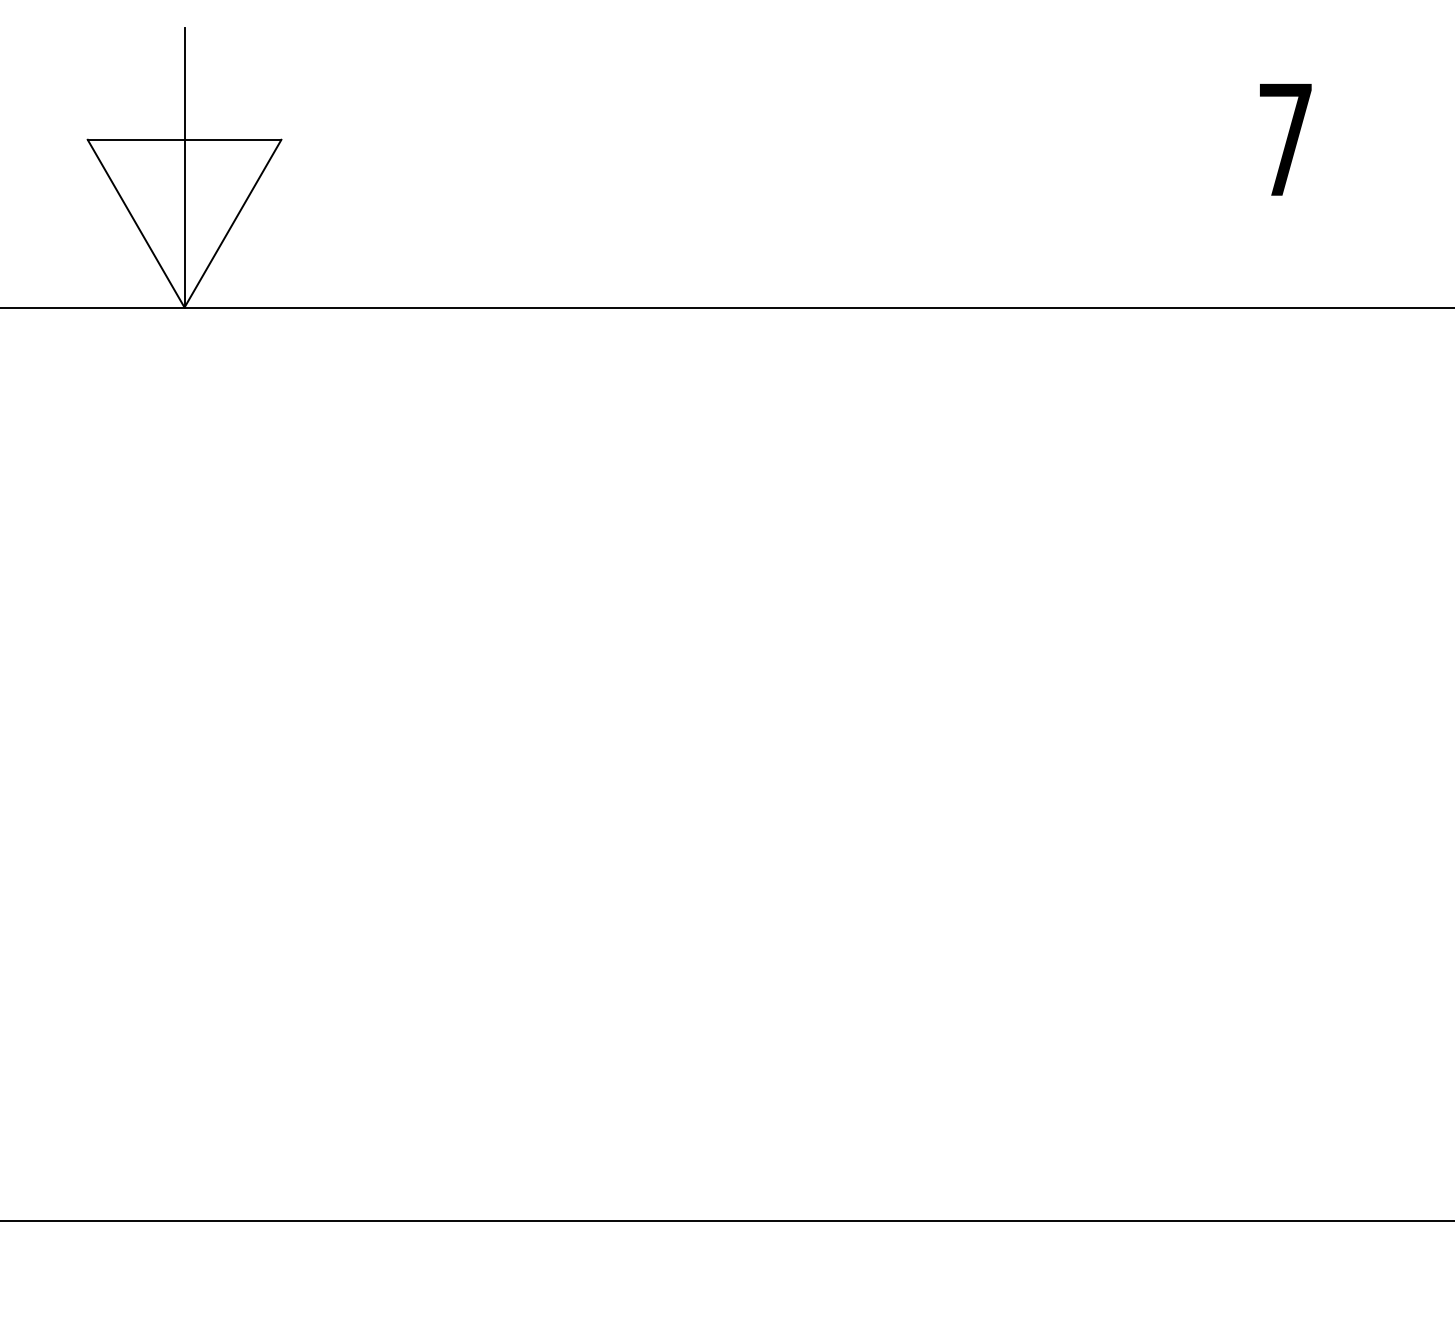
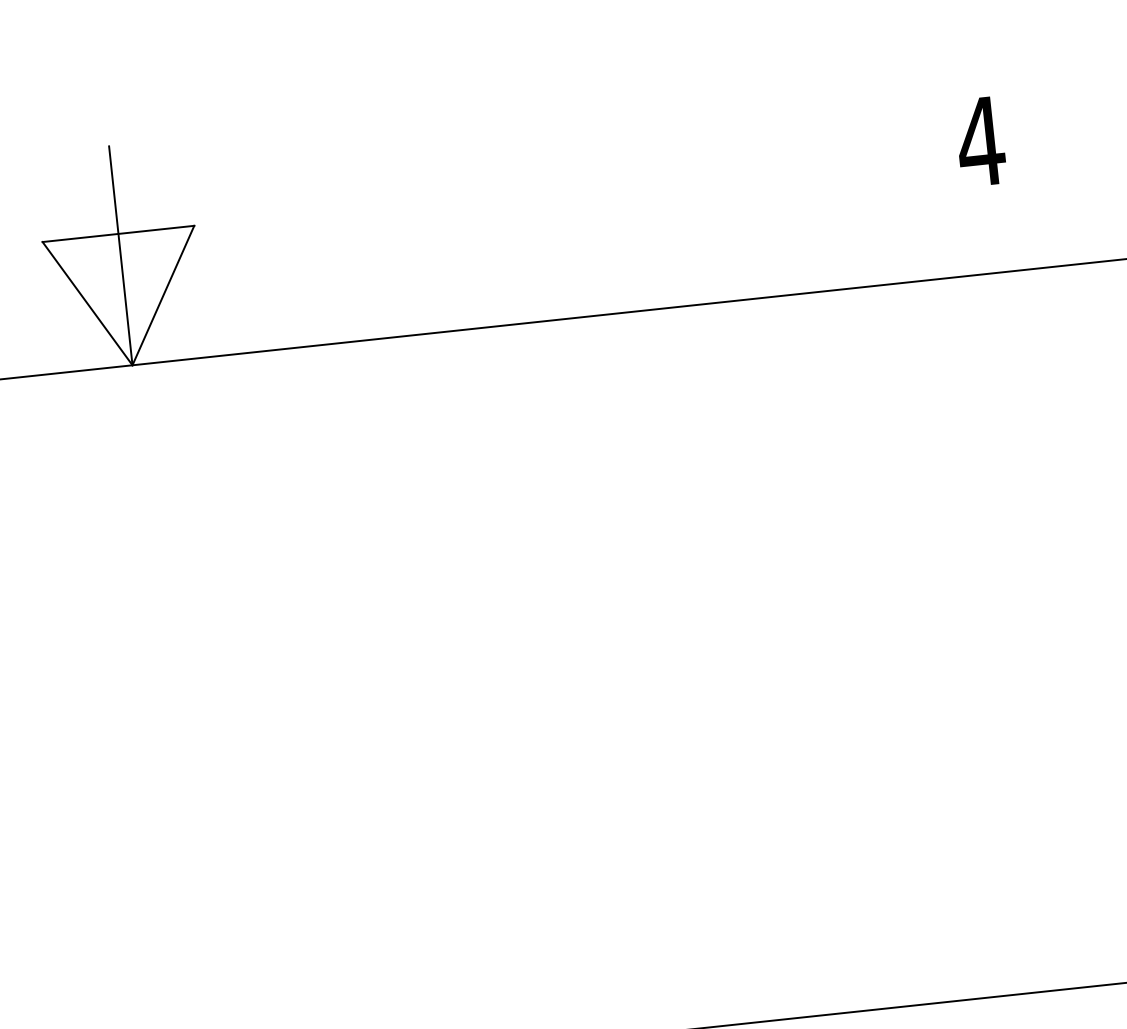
text: (1285, 139) -> (980, 141), 7 -> 4

